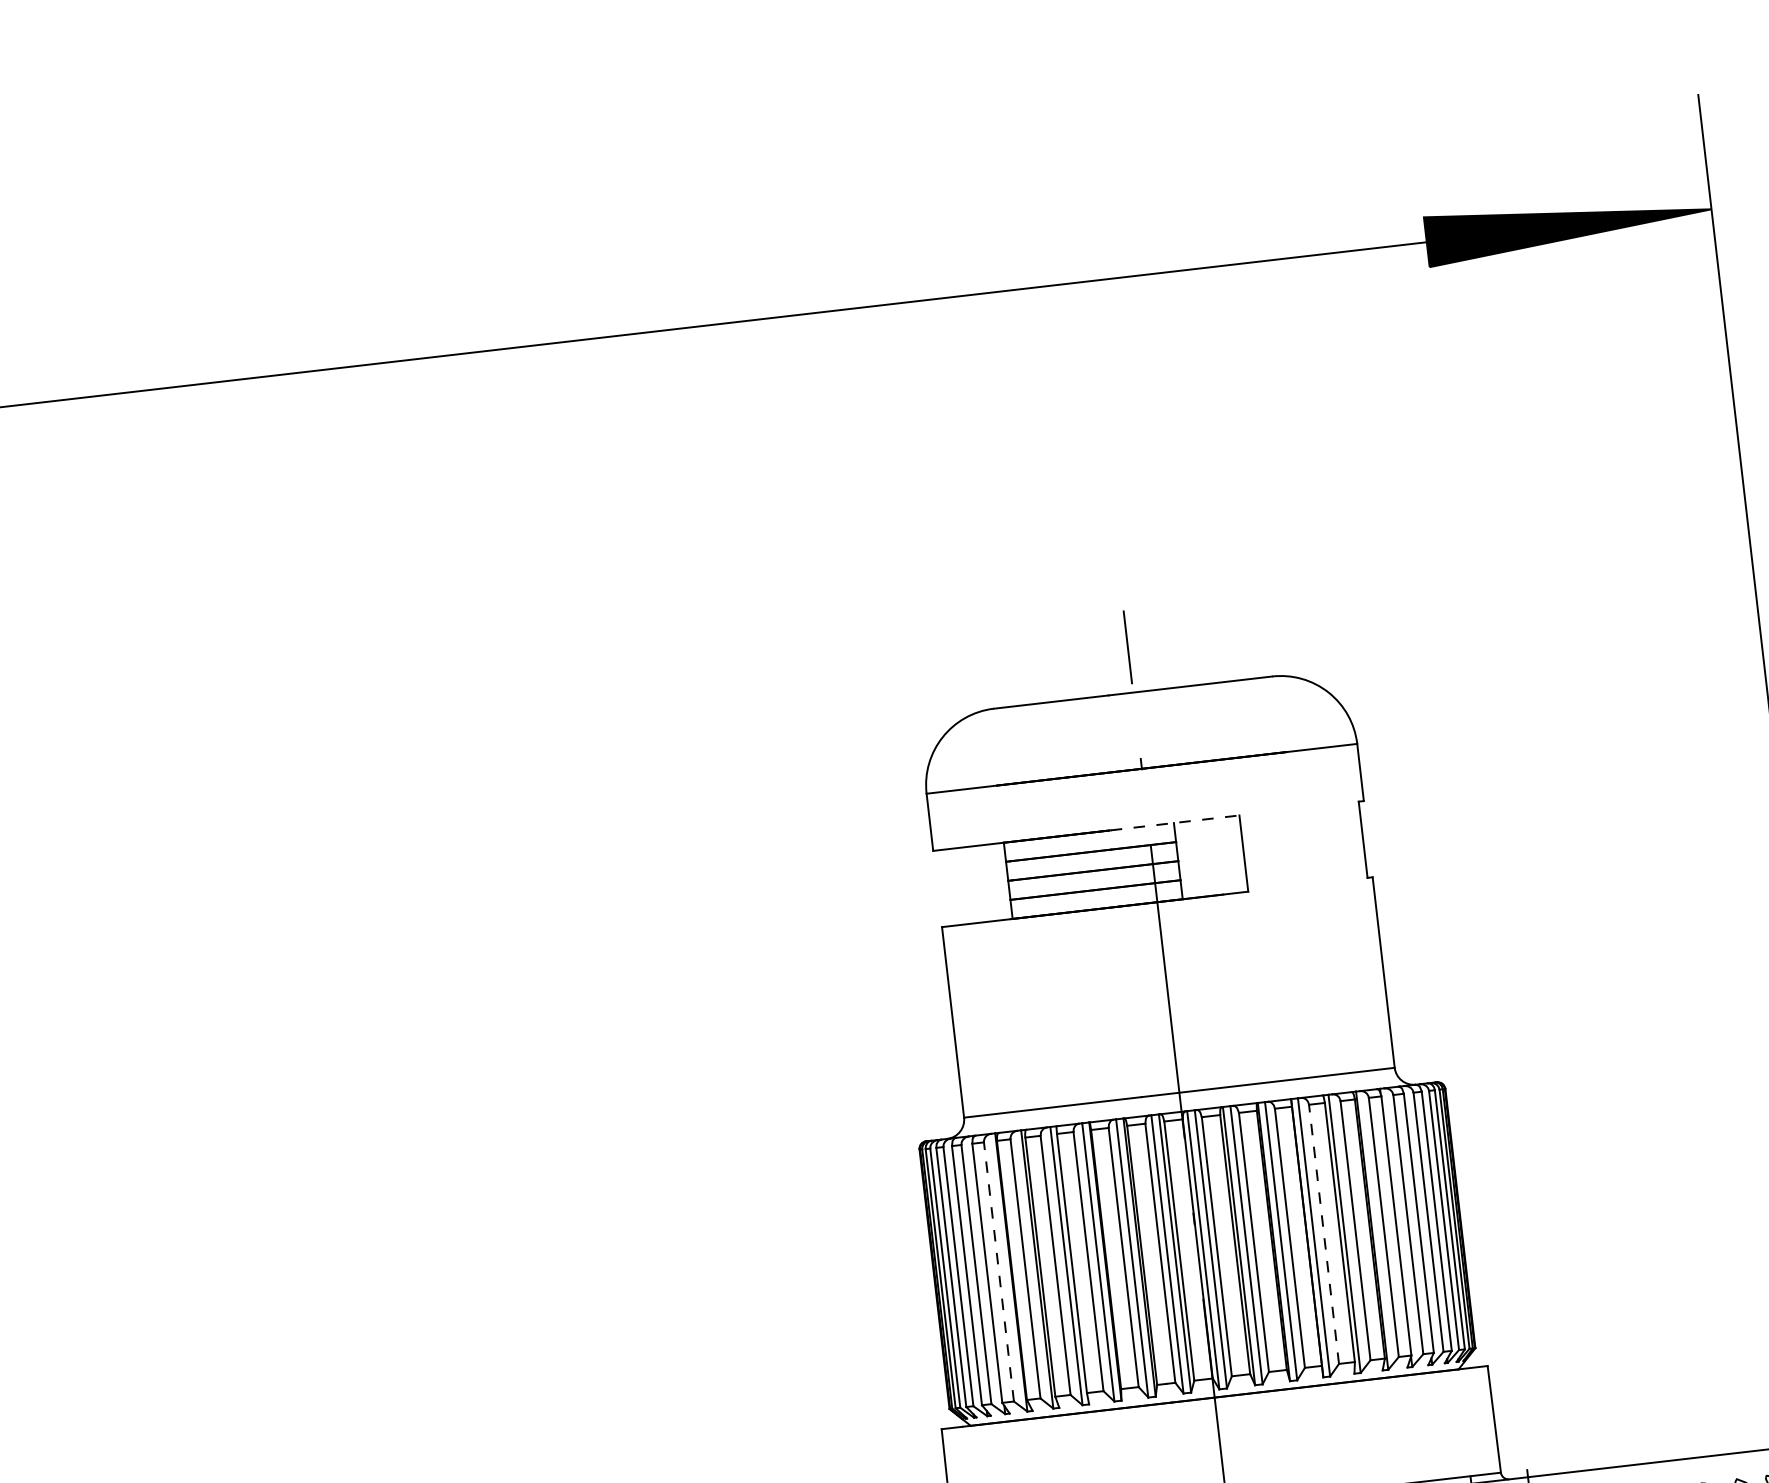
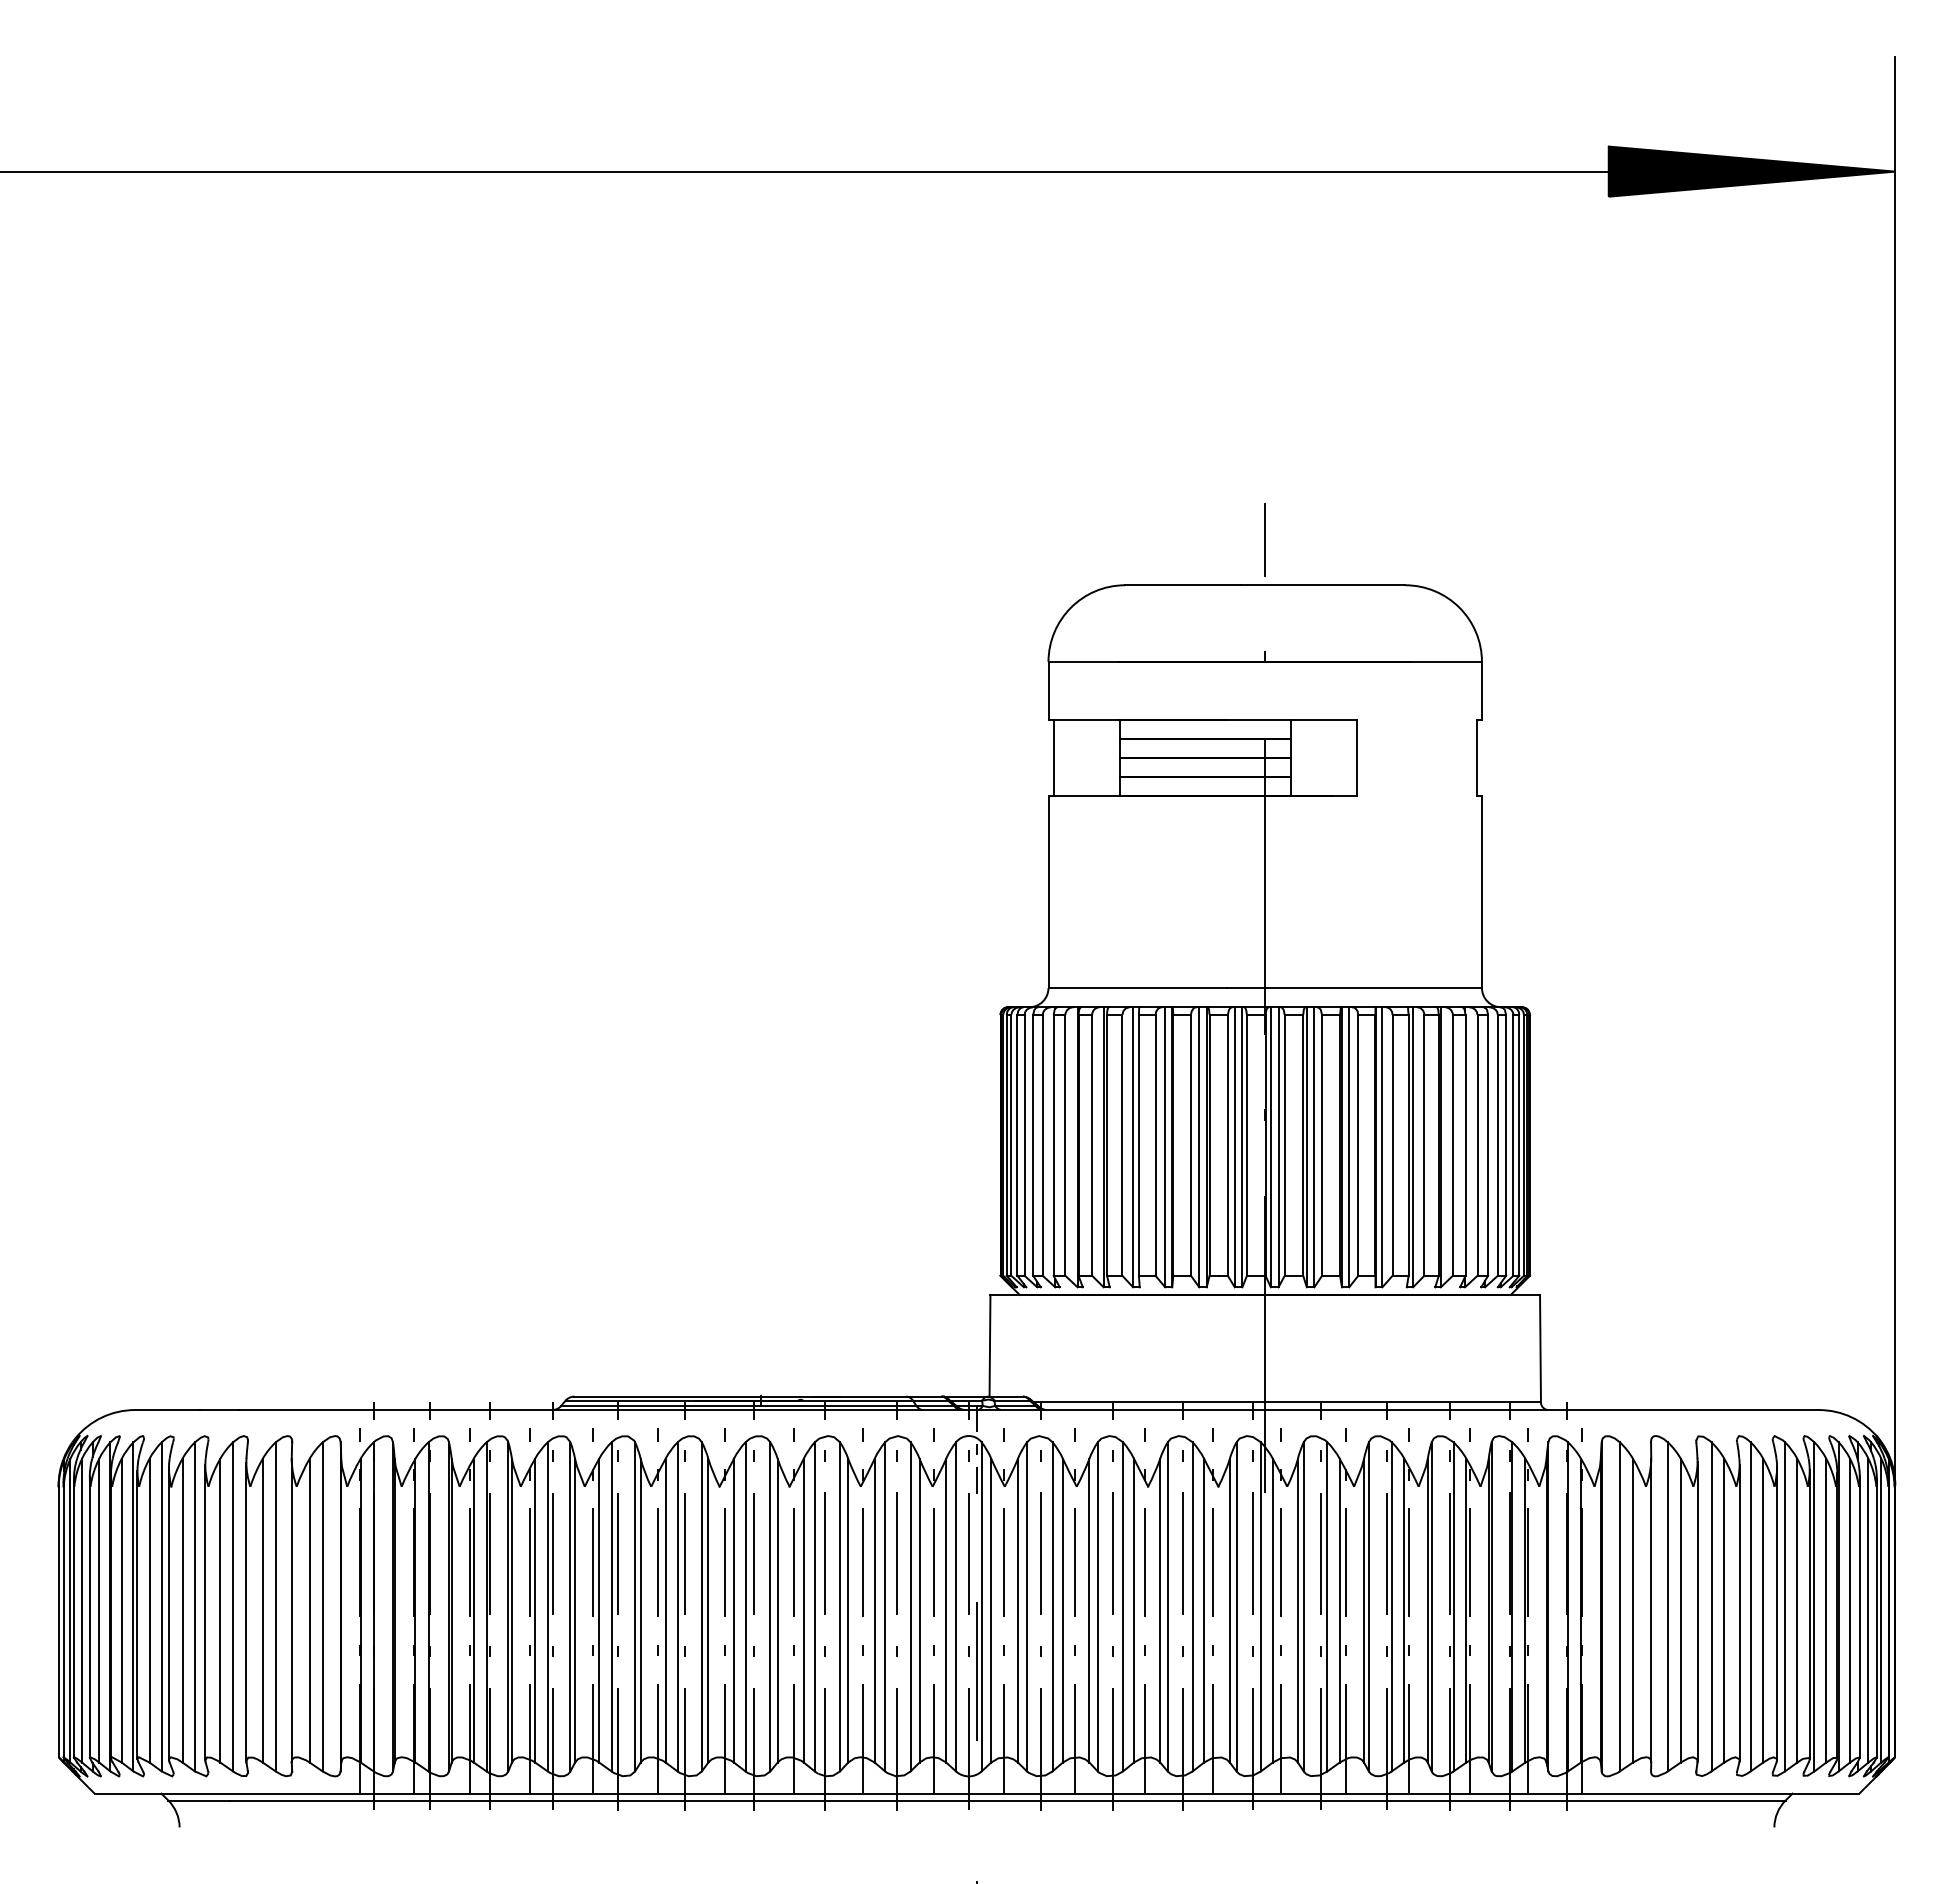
line: (1174, 822) -> (1291, 719), dashed -> solid
line: (942, 888) -> (1053, 757), added
line: (1323, 1233) -> (1392, 1144), dashed -> solid
line: (998, 1271) -> (1065, 1144), dashed -> solid

